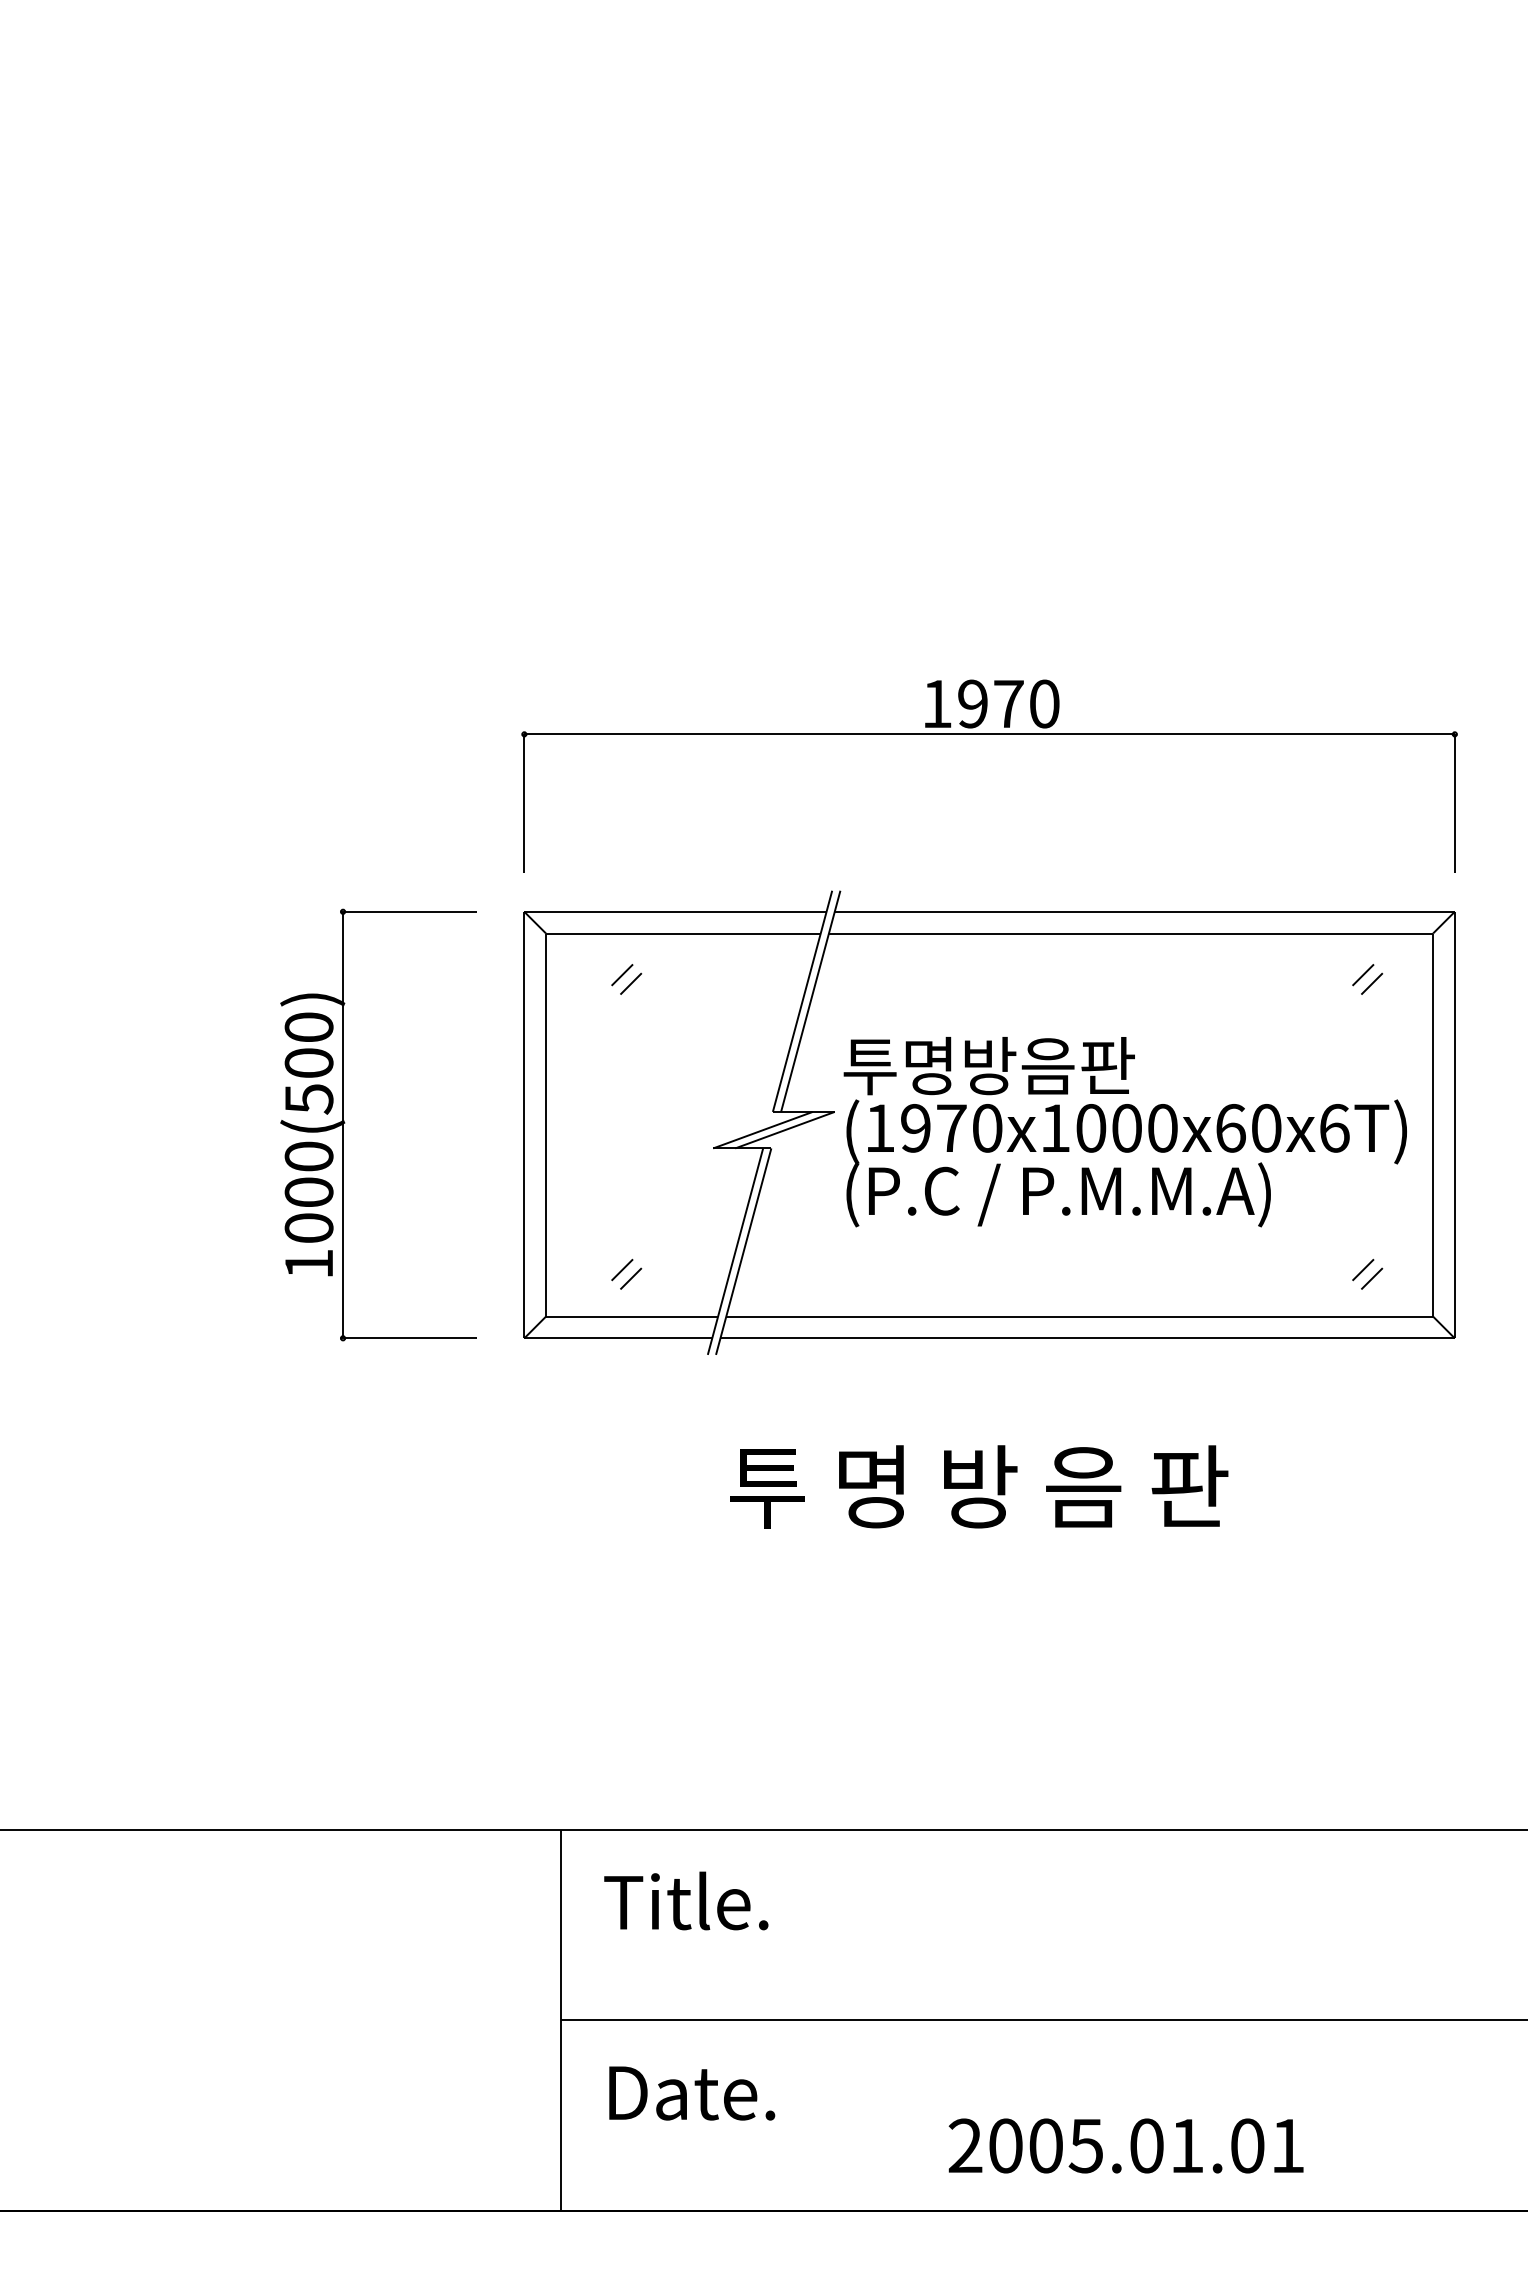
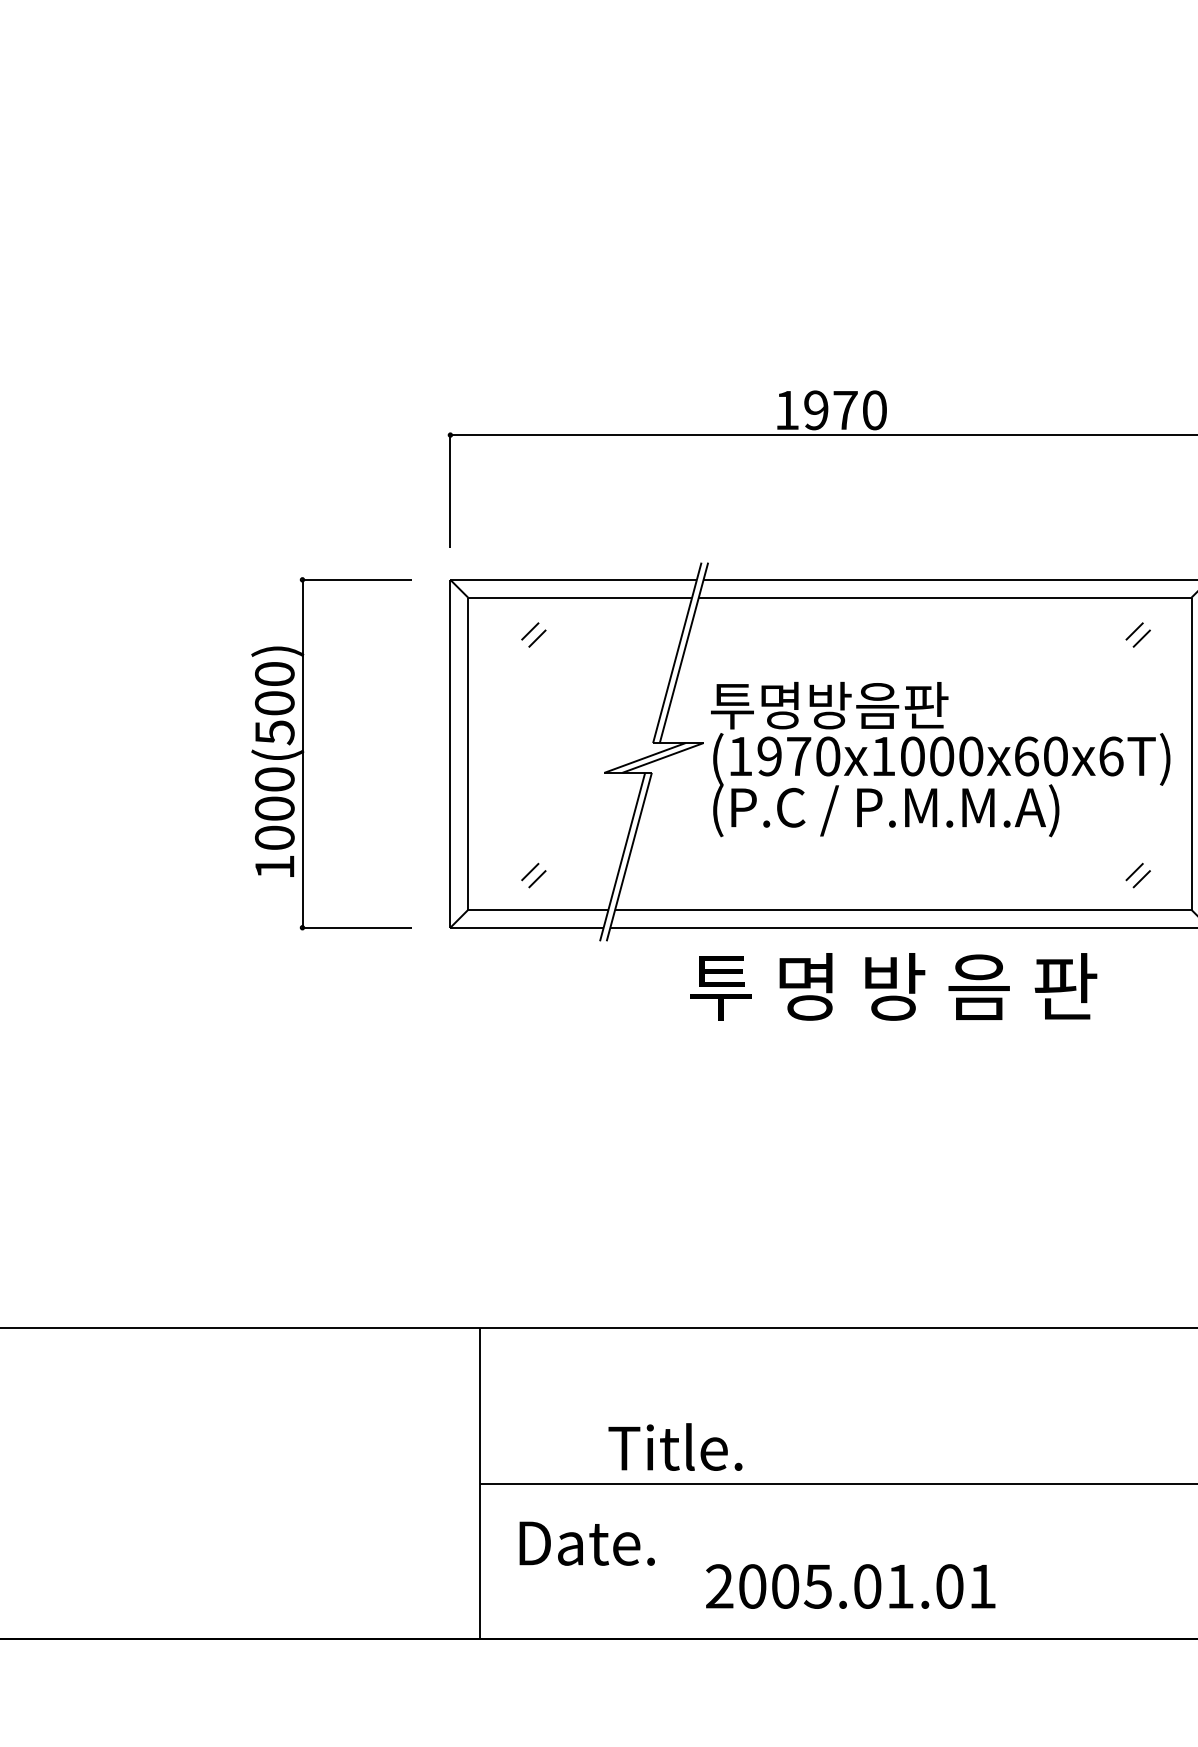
text: (979, 1486) -> (894, 986), moved
text: (686, 1900) -> (675, 1446), moved
text: (1125, 2145) -> (850, 1586), moved

